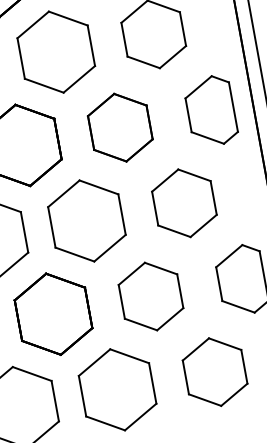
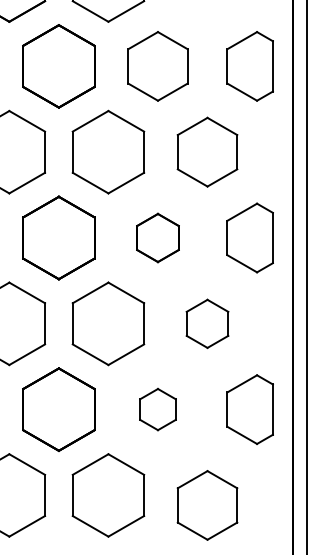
part: (119, 127) -> (157, 237), size x0.7
part: (184, 202) -> (207, 323), size x0.7
part: (150, 296) -> (157, 409), size x0.6
part: (215, 372) -> (207, 505), moved

